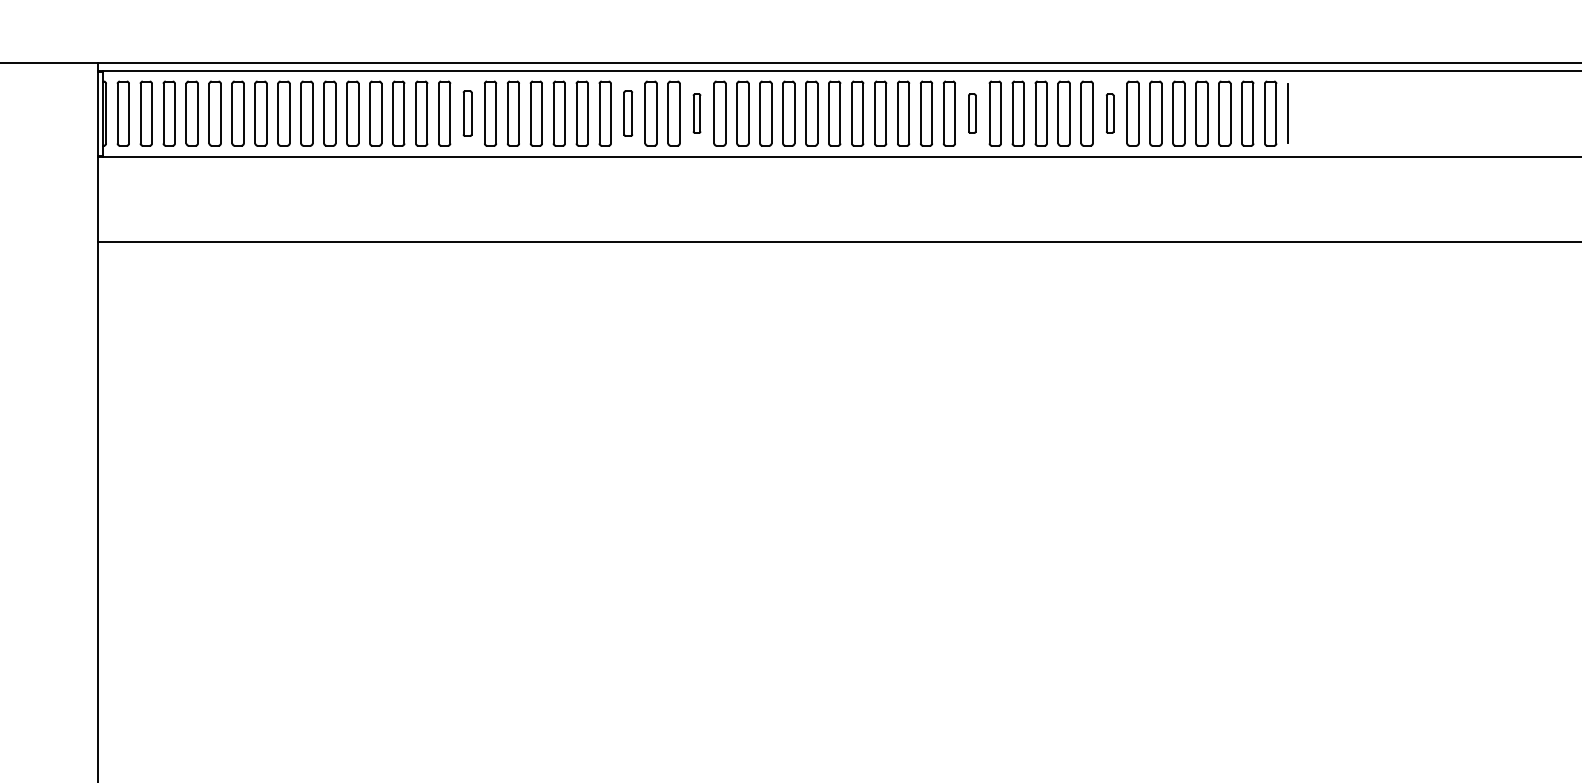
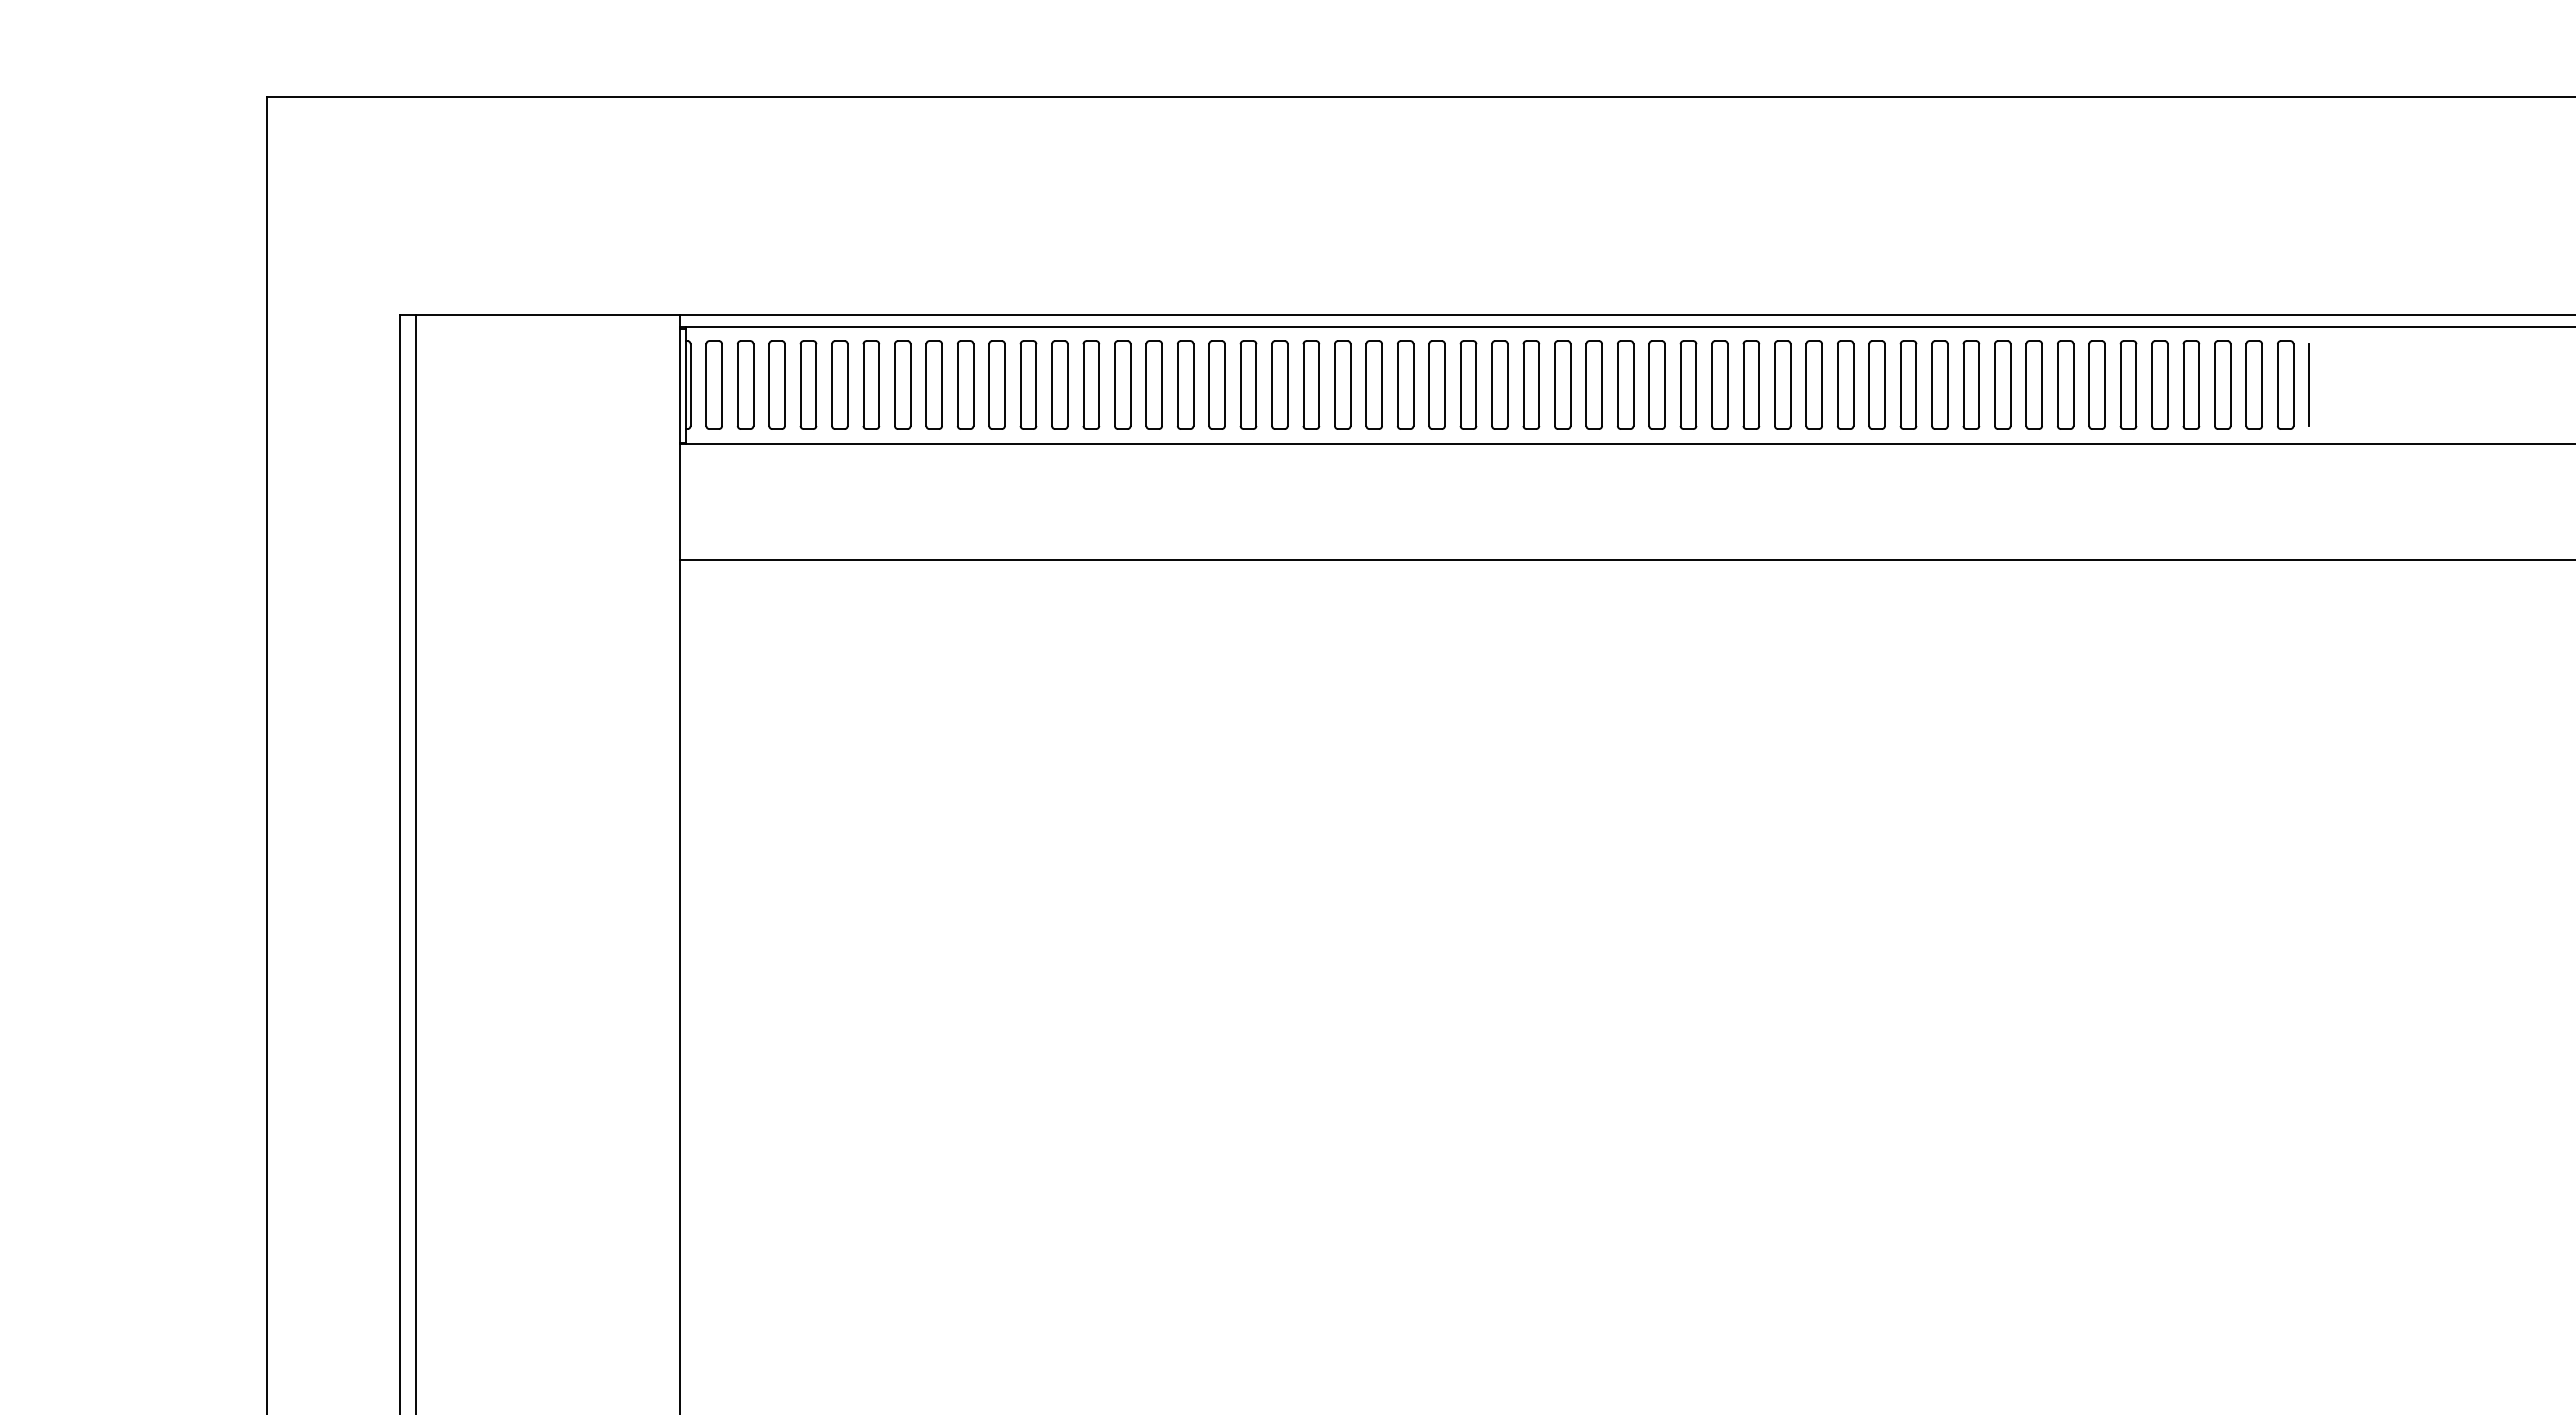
part: (467, 113) -> (1185, 384), size x1.43
part: (628, 113) -> (1405, 384), size x1.43
part: (696, 113) -> (1499, 384), size x1.67
part: (971, 113) -> (1876, 384), size x1.67
part: (1109, 113) -> (2065, 384), size x1.67

